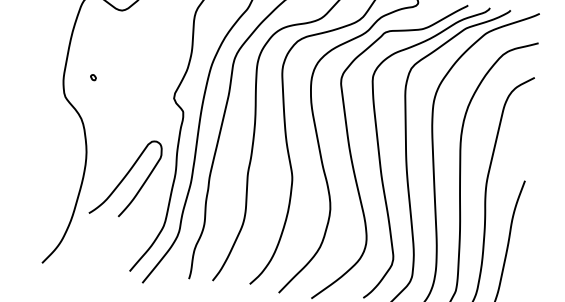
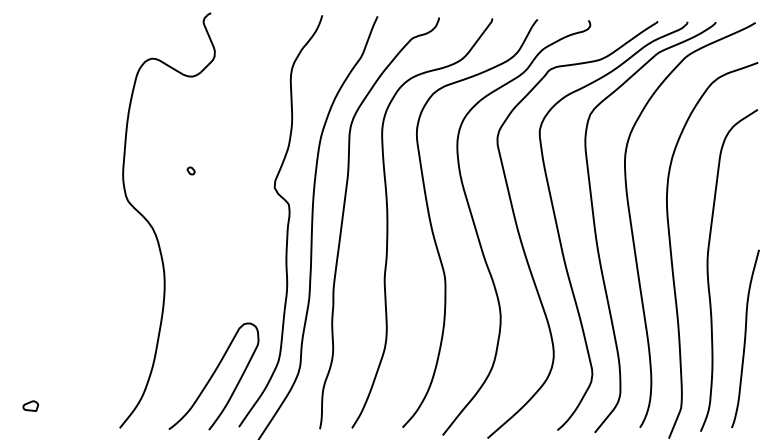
part: (93, 77) -> (190, 170), moved
curve: (125, 177) -> (213, 375), moved

